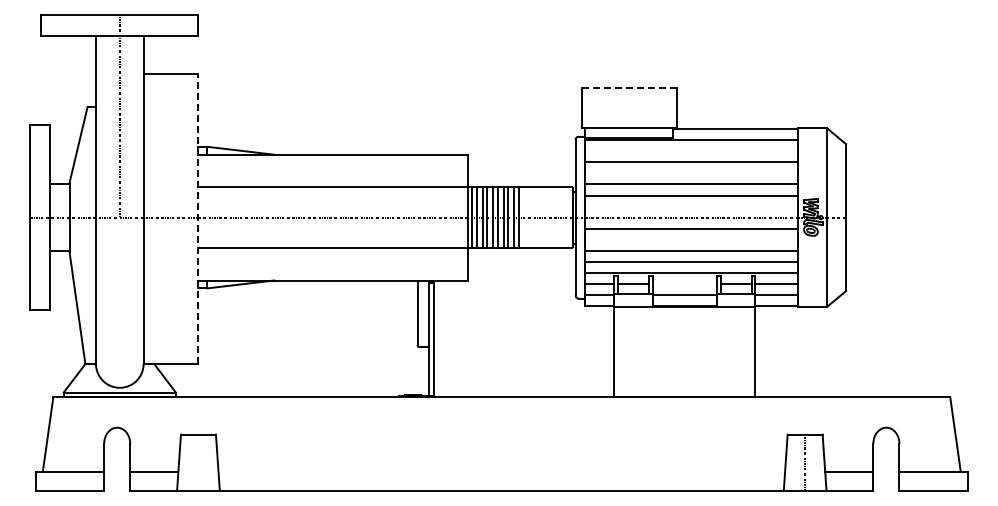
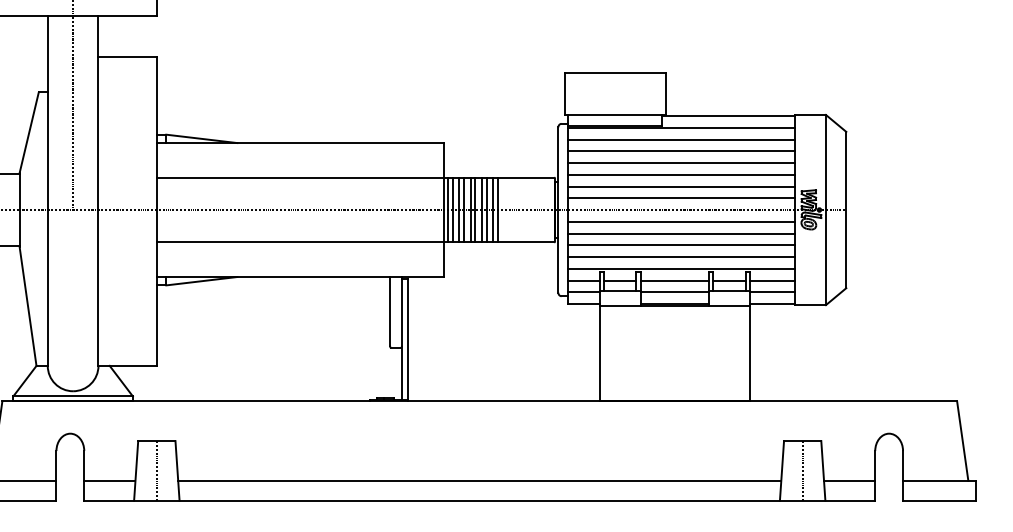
line: (629, 88) -> (615, 72), dashed -> solid
line: (691, 151) -> (681, 139), added
line: (691, 173) -> (681, 163), added
line: (691, 206) -> (681, 198), added
line: (198, 218) -> (156, 210), dashed -> solid
line: (691, 239) -> (681, 233), added
line: (684, 283) -> (674, 280), added
line: (198, 462) -> (156, 470), added
line: (501, 471) -> (479, 480), added

